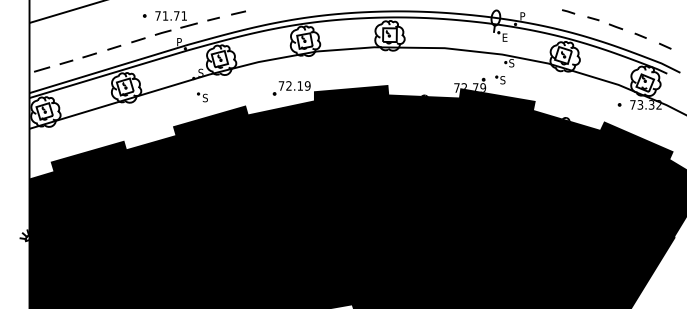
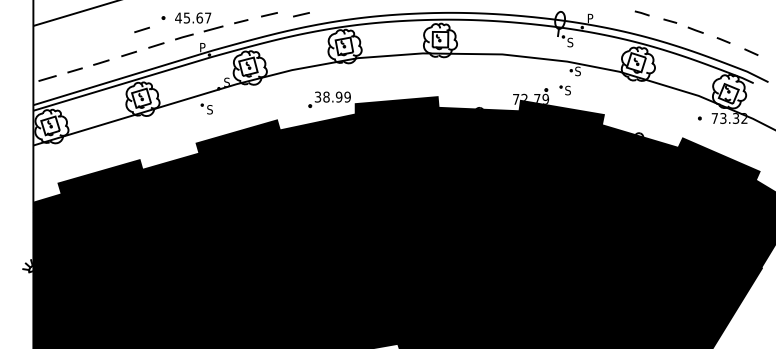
line: (266, 12) -> (301, 14), added
text: (171, 15) -> (193, 17), 71.71 -> 45.67
line: (125, 26) -> (141, 29), added
text: (505, 37) -> (570, 42), E -> S
text: (290, 85) -> (328, 96), 72.19 -> 38.99
part: (202, 96) -> (206, 108), moved

